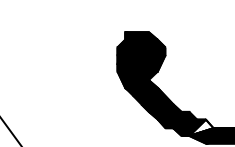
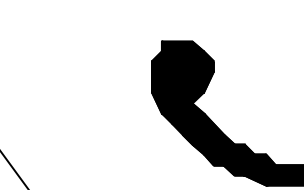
fill: (201, 127) -> (260, 164), added

